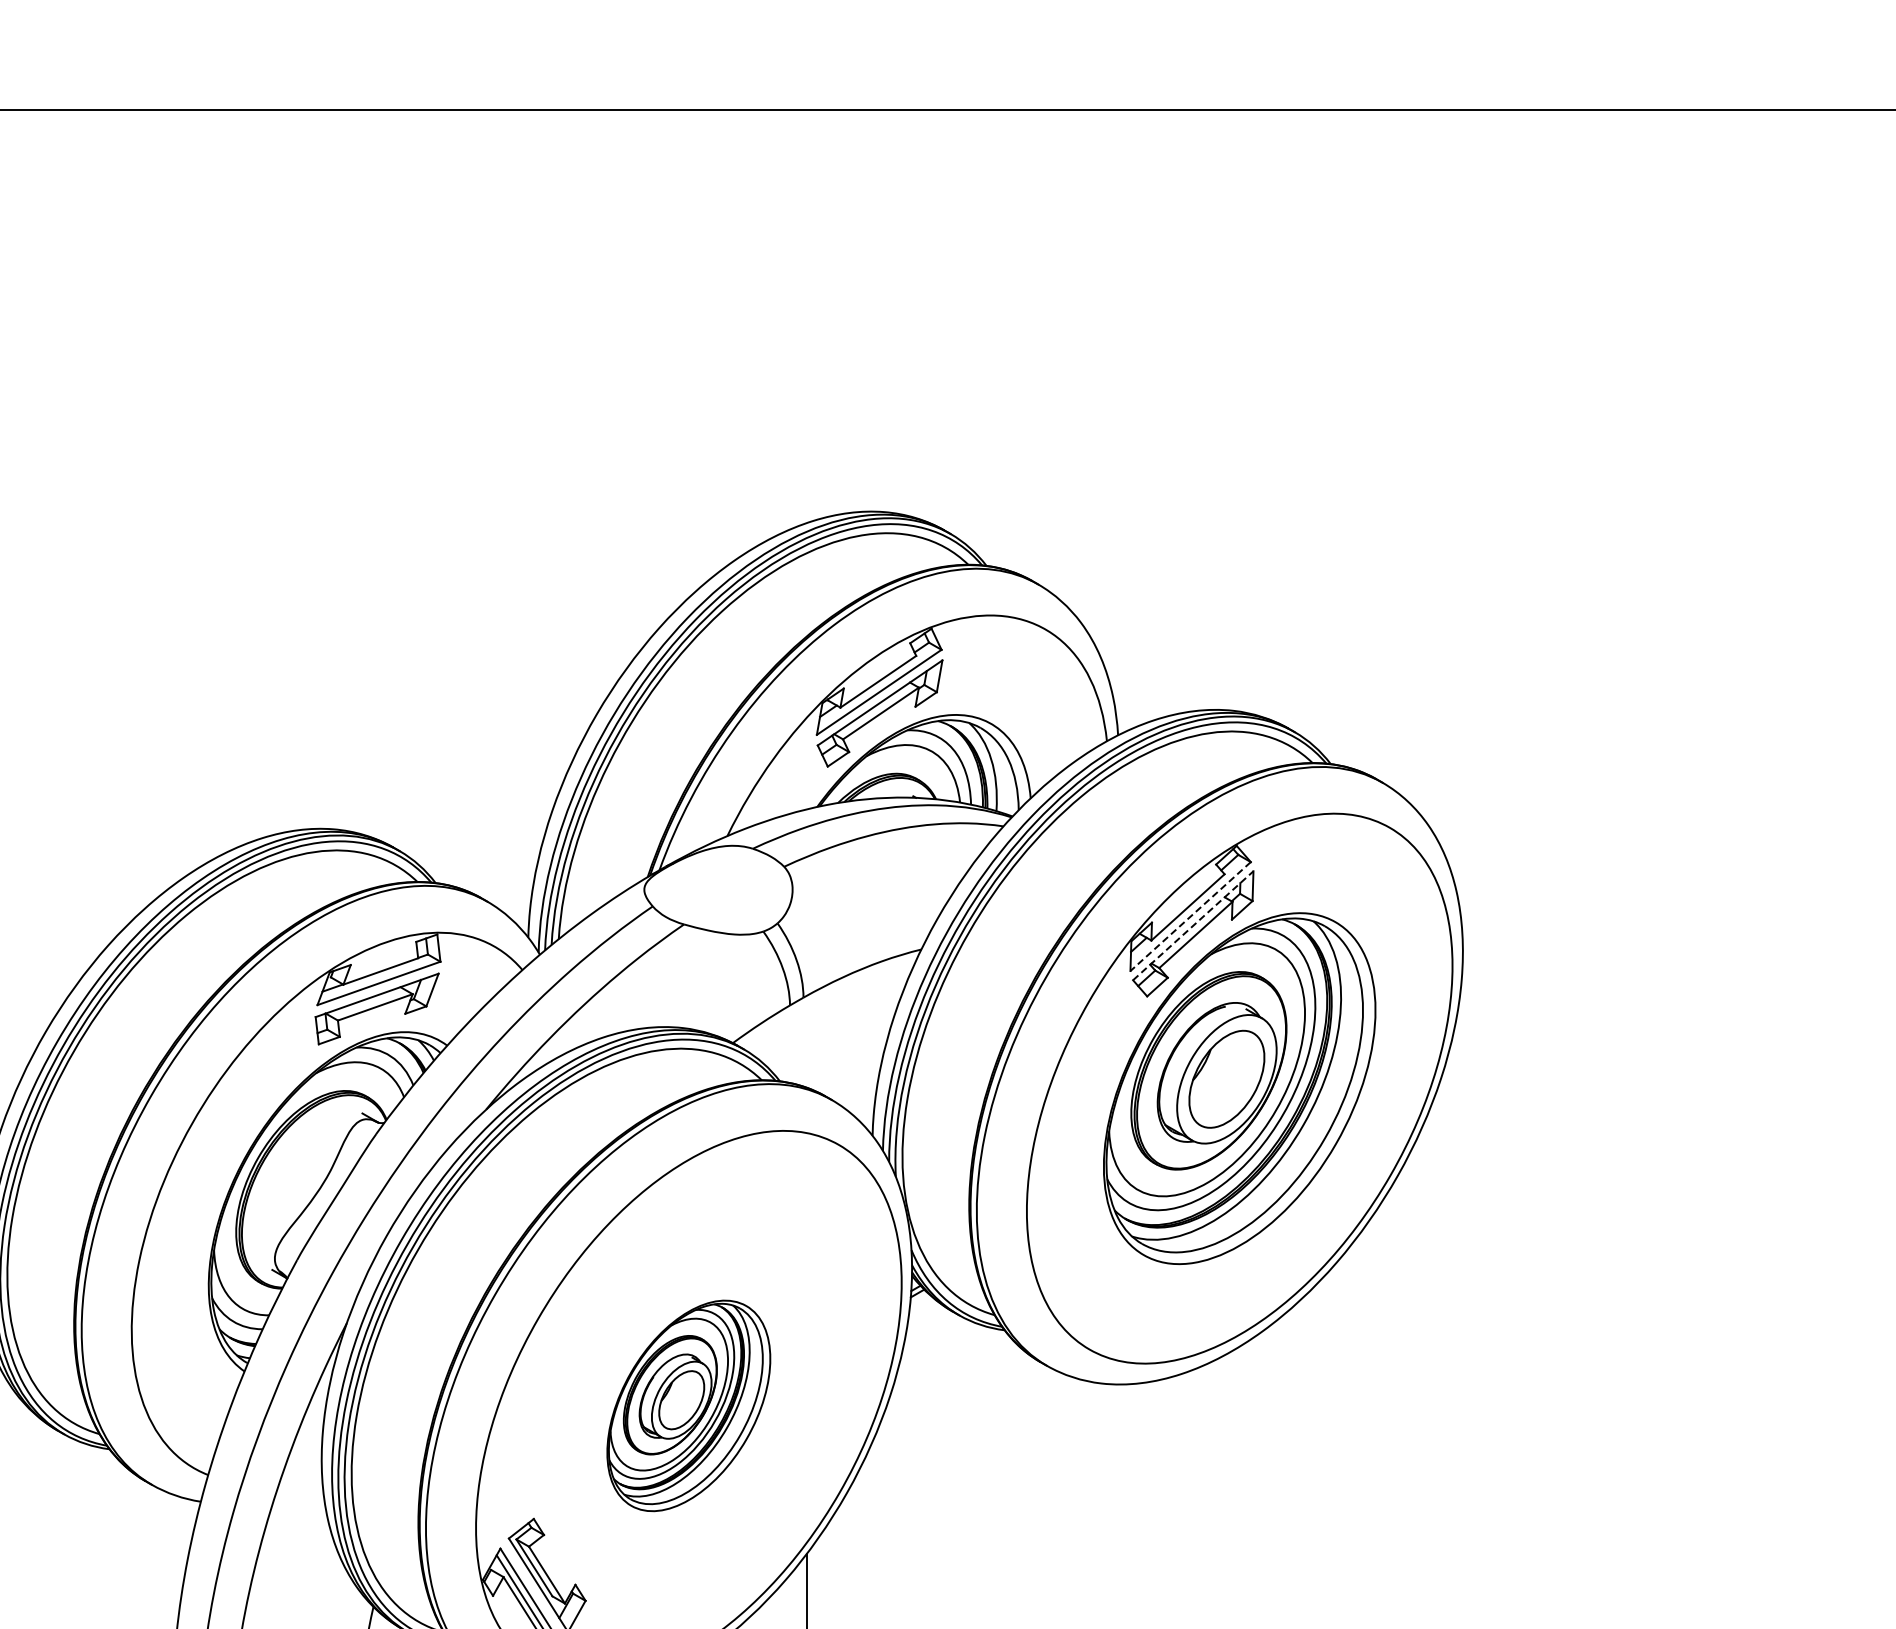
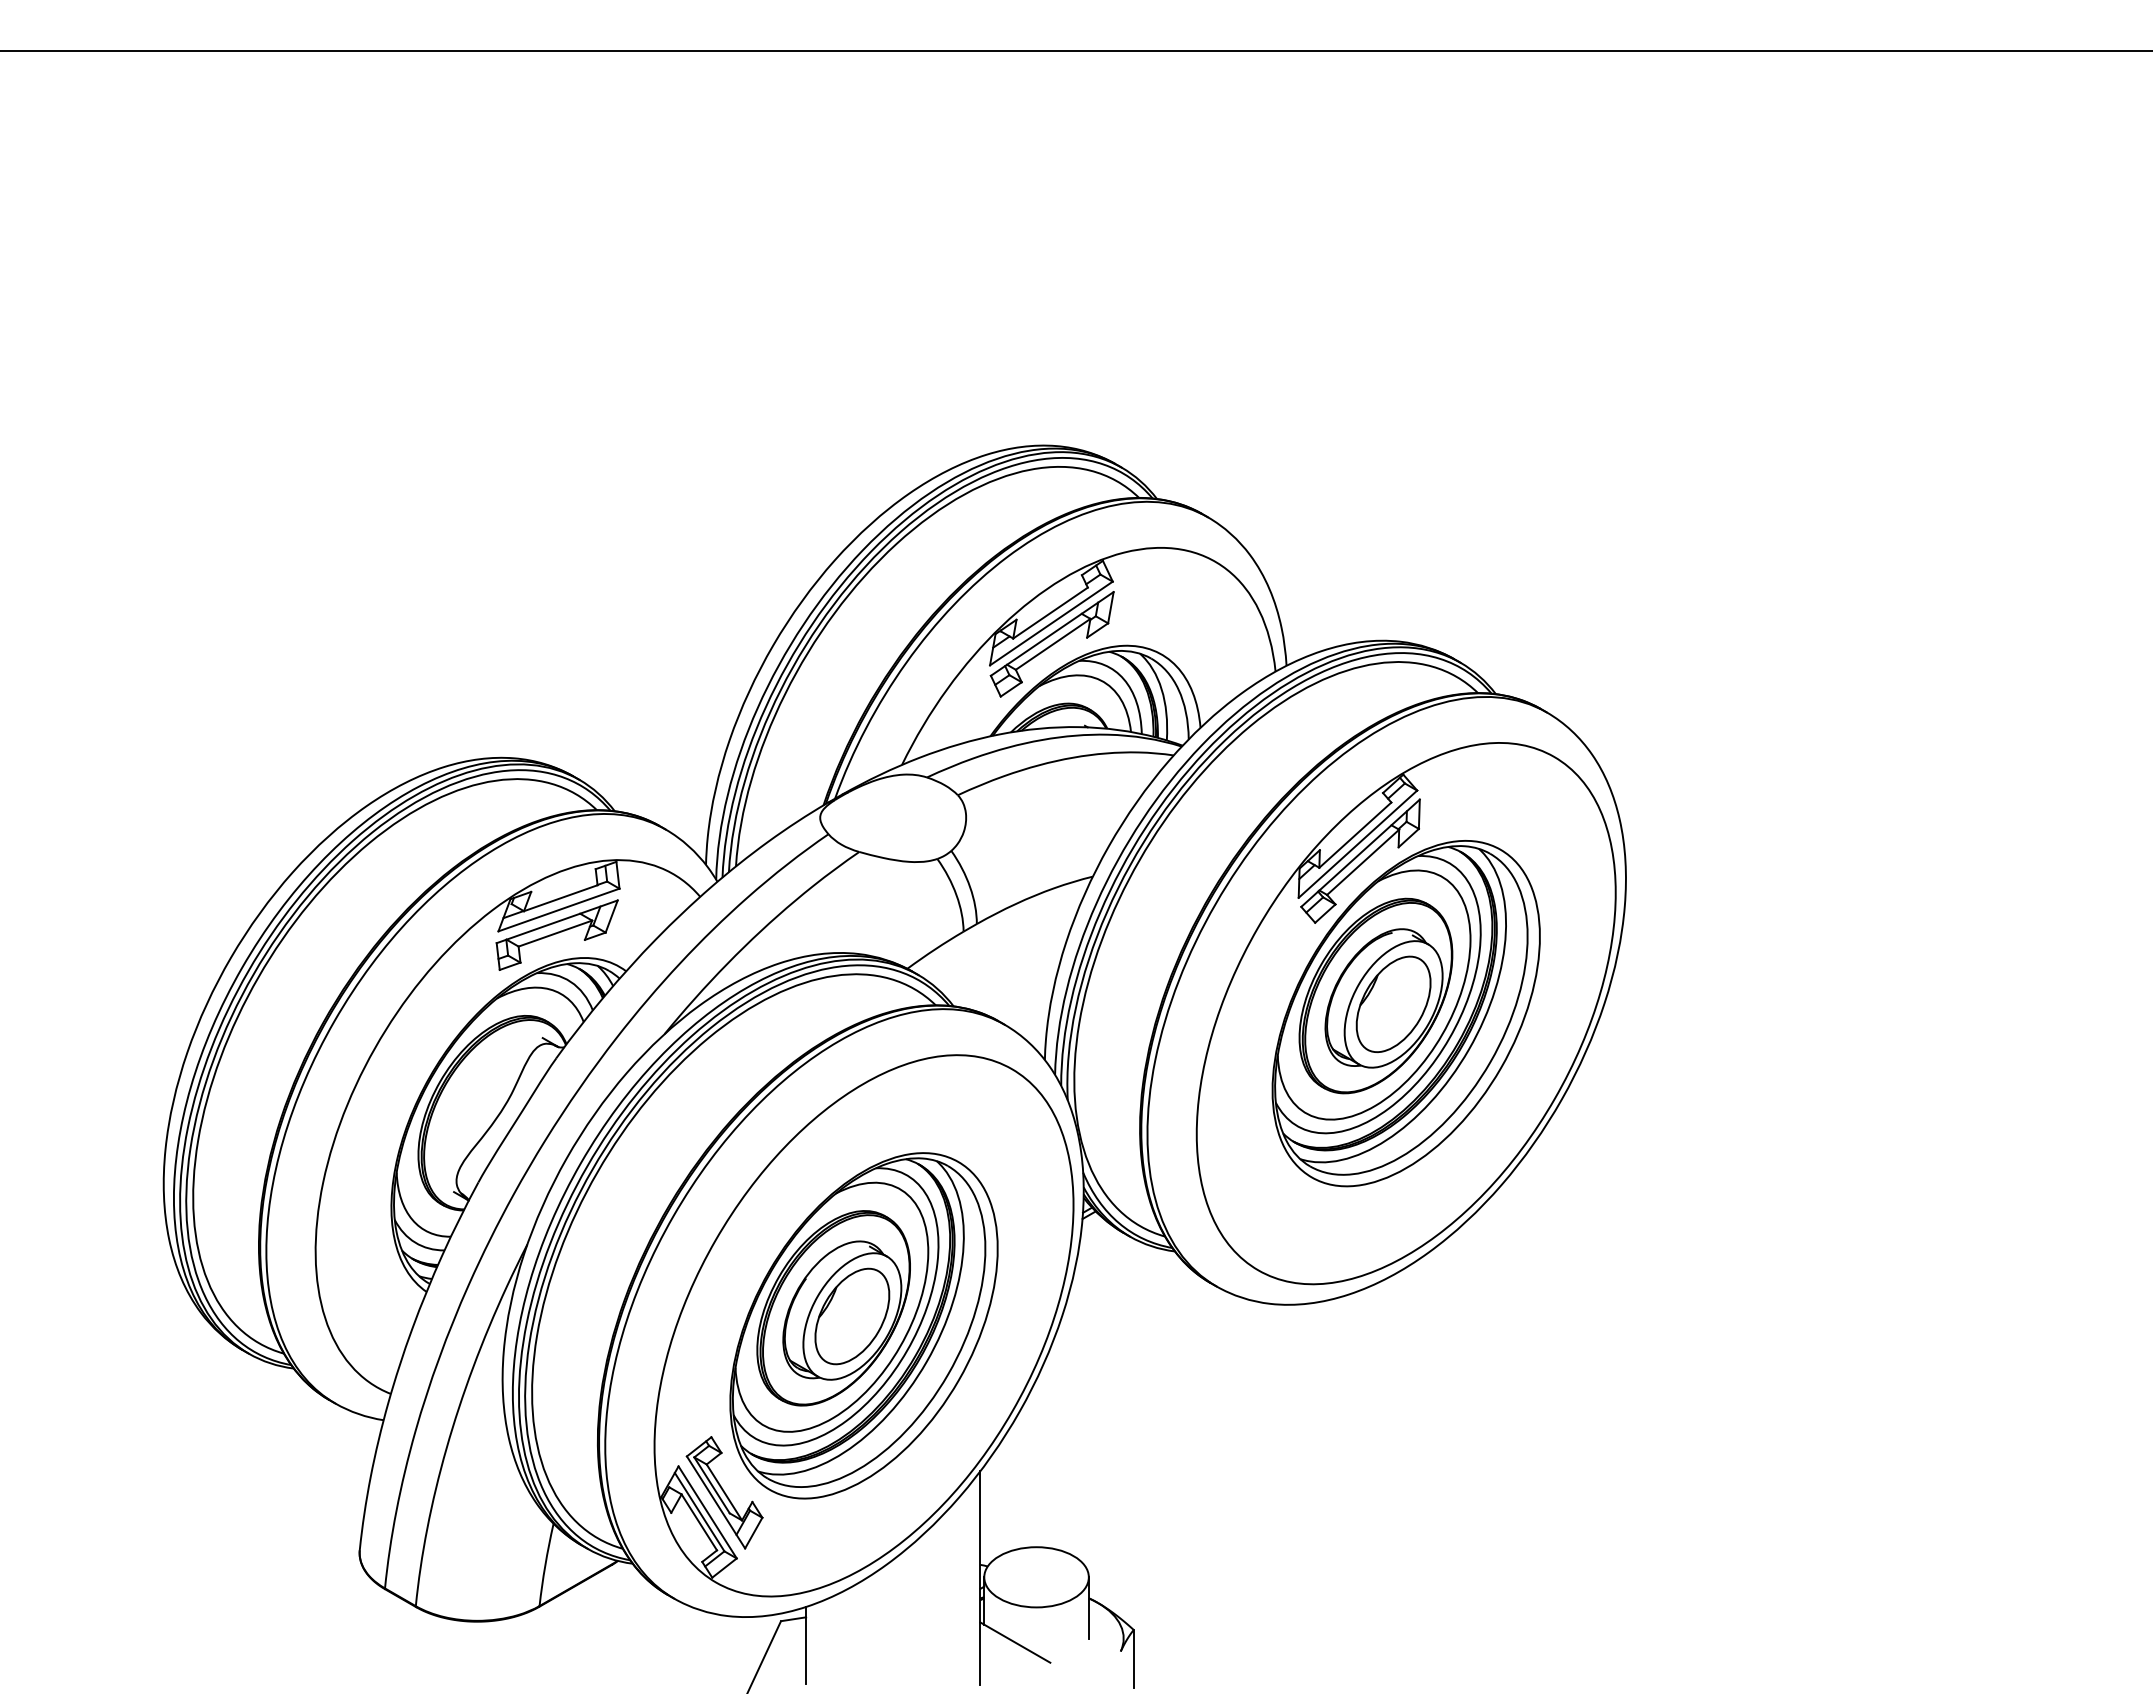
line: (1190, 916) -> (1357, 844), dashed -> solid
line: (1193, 926) -> (1360, 853), dashed -> solid
part: (688, 1405) -> (863, 1325), size x1.67

